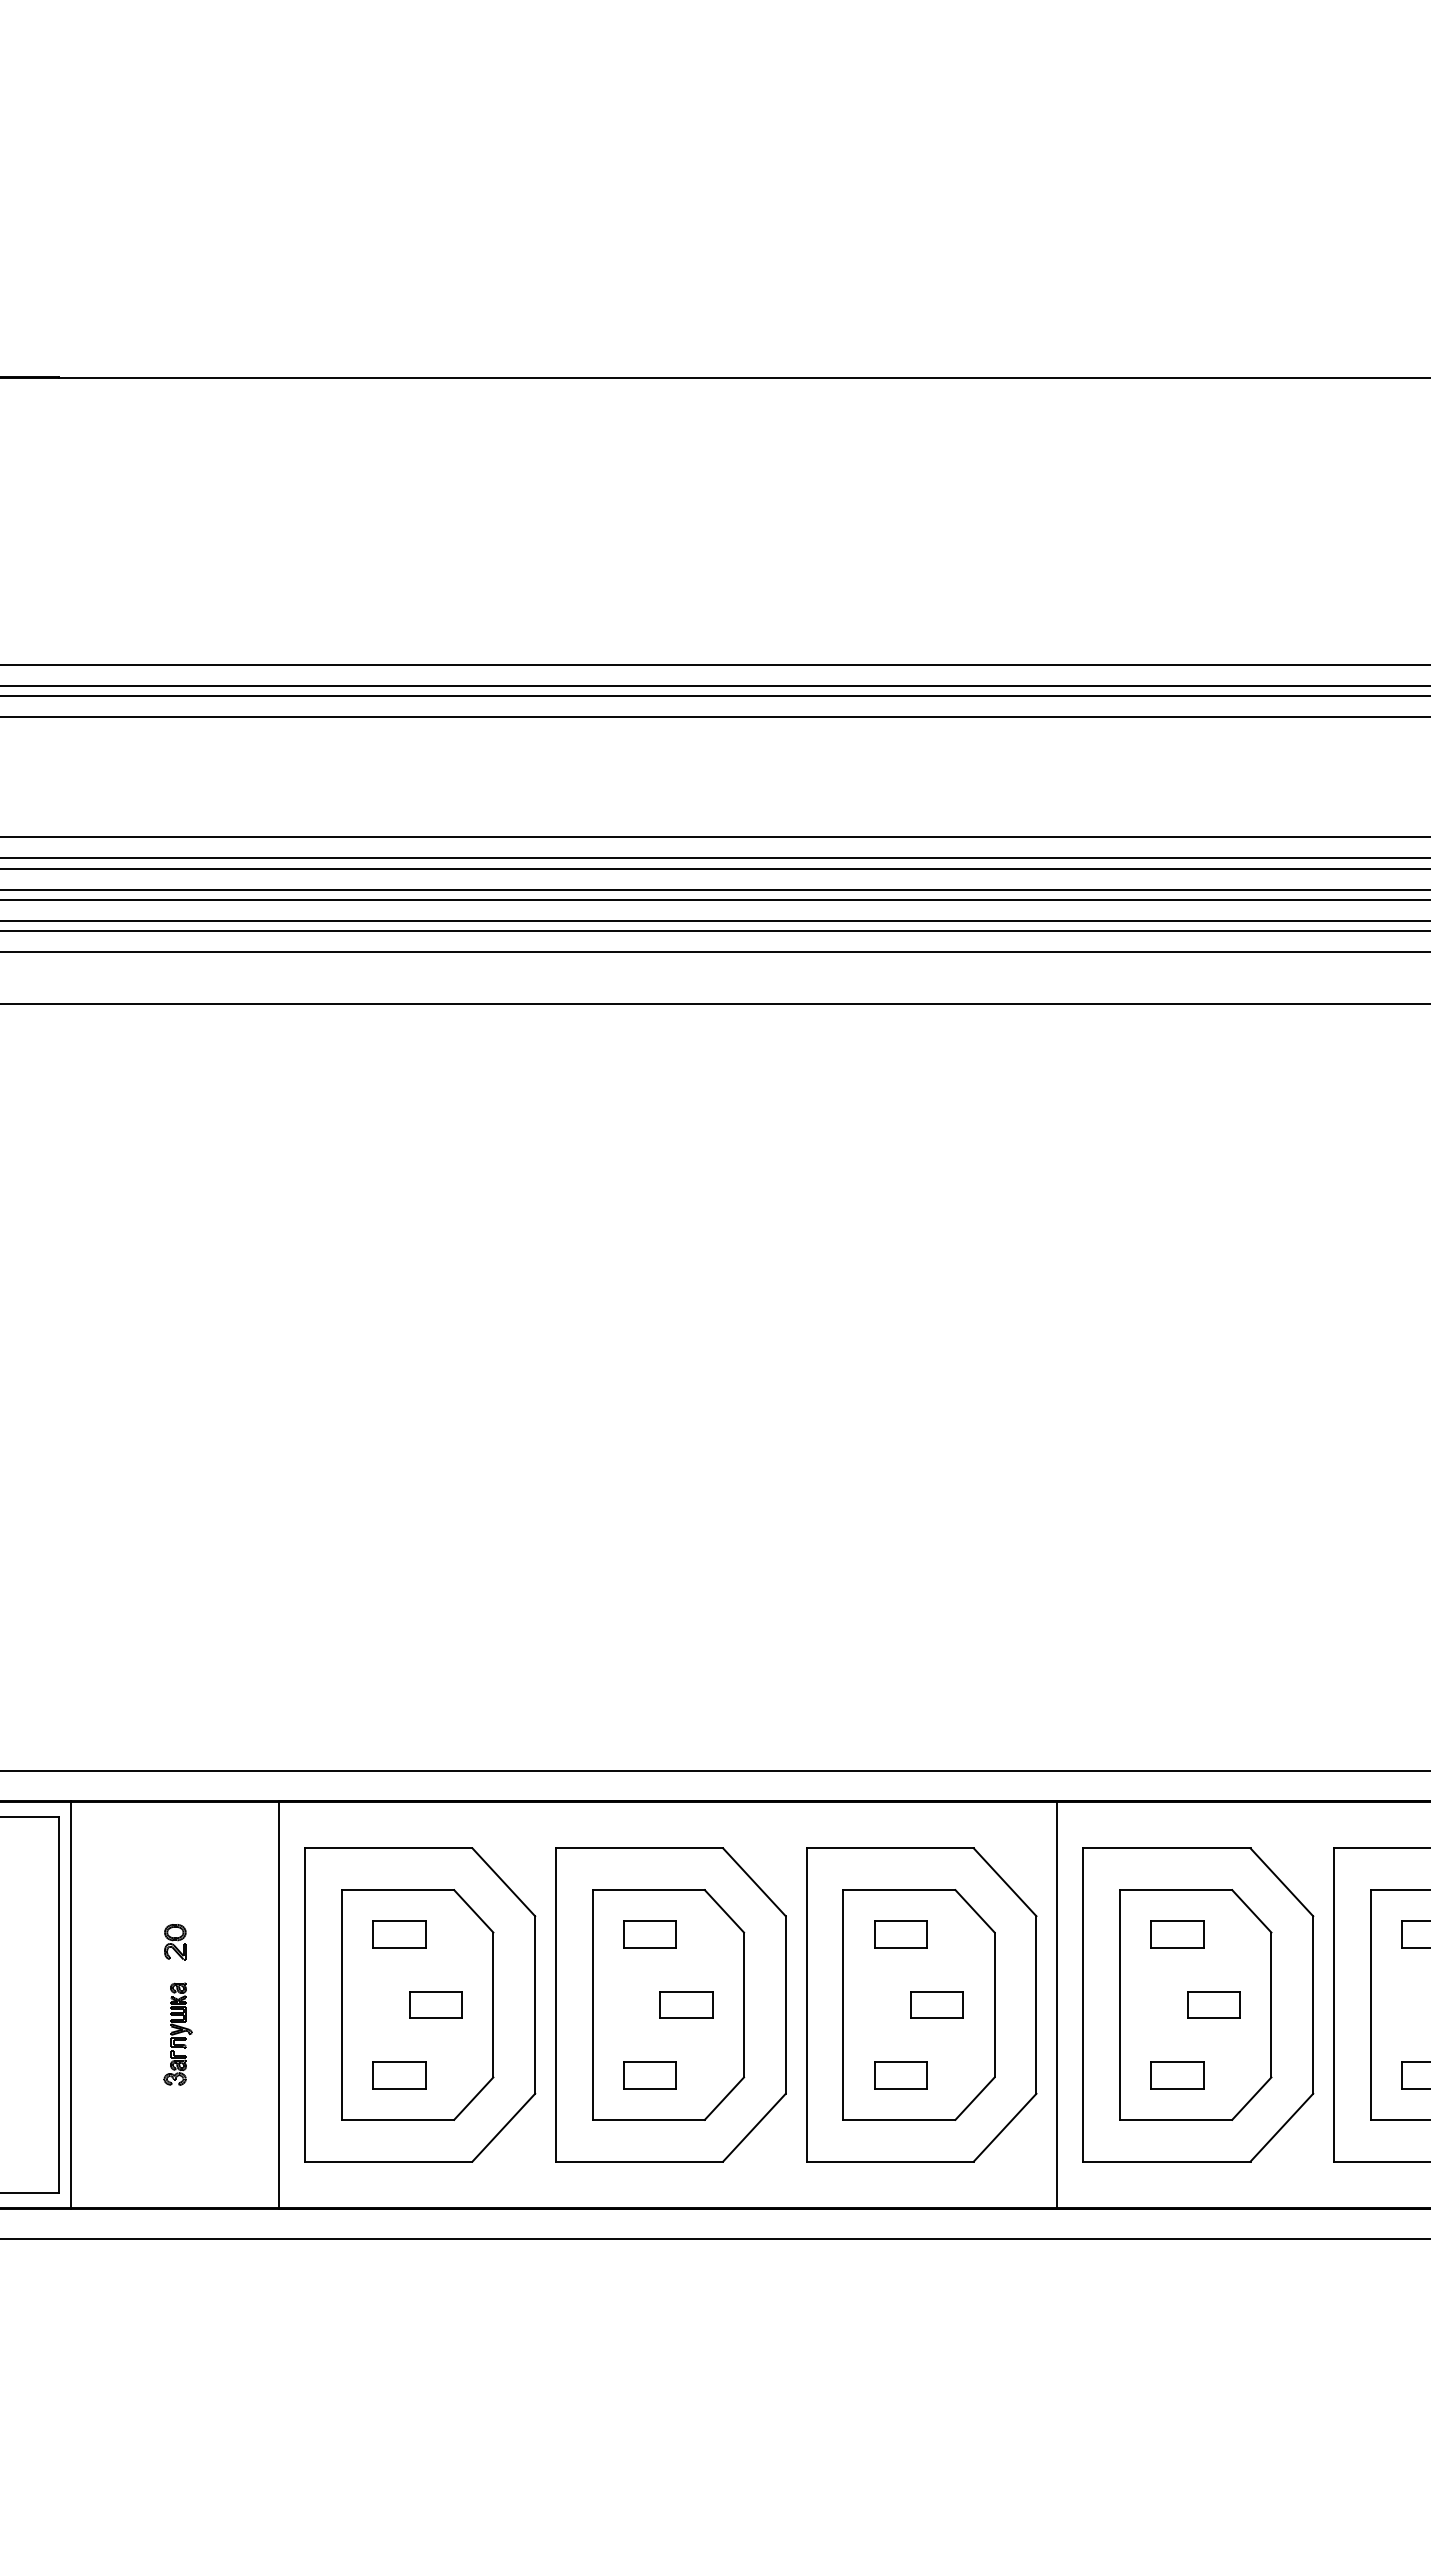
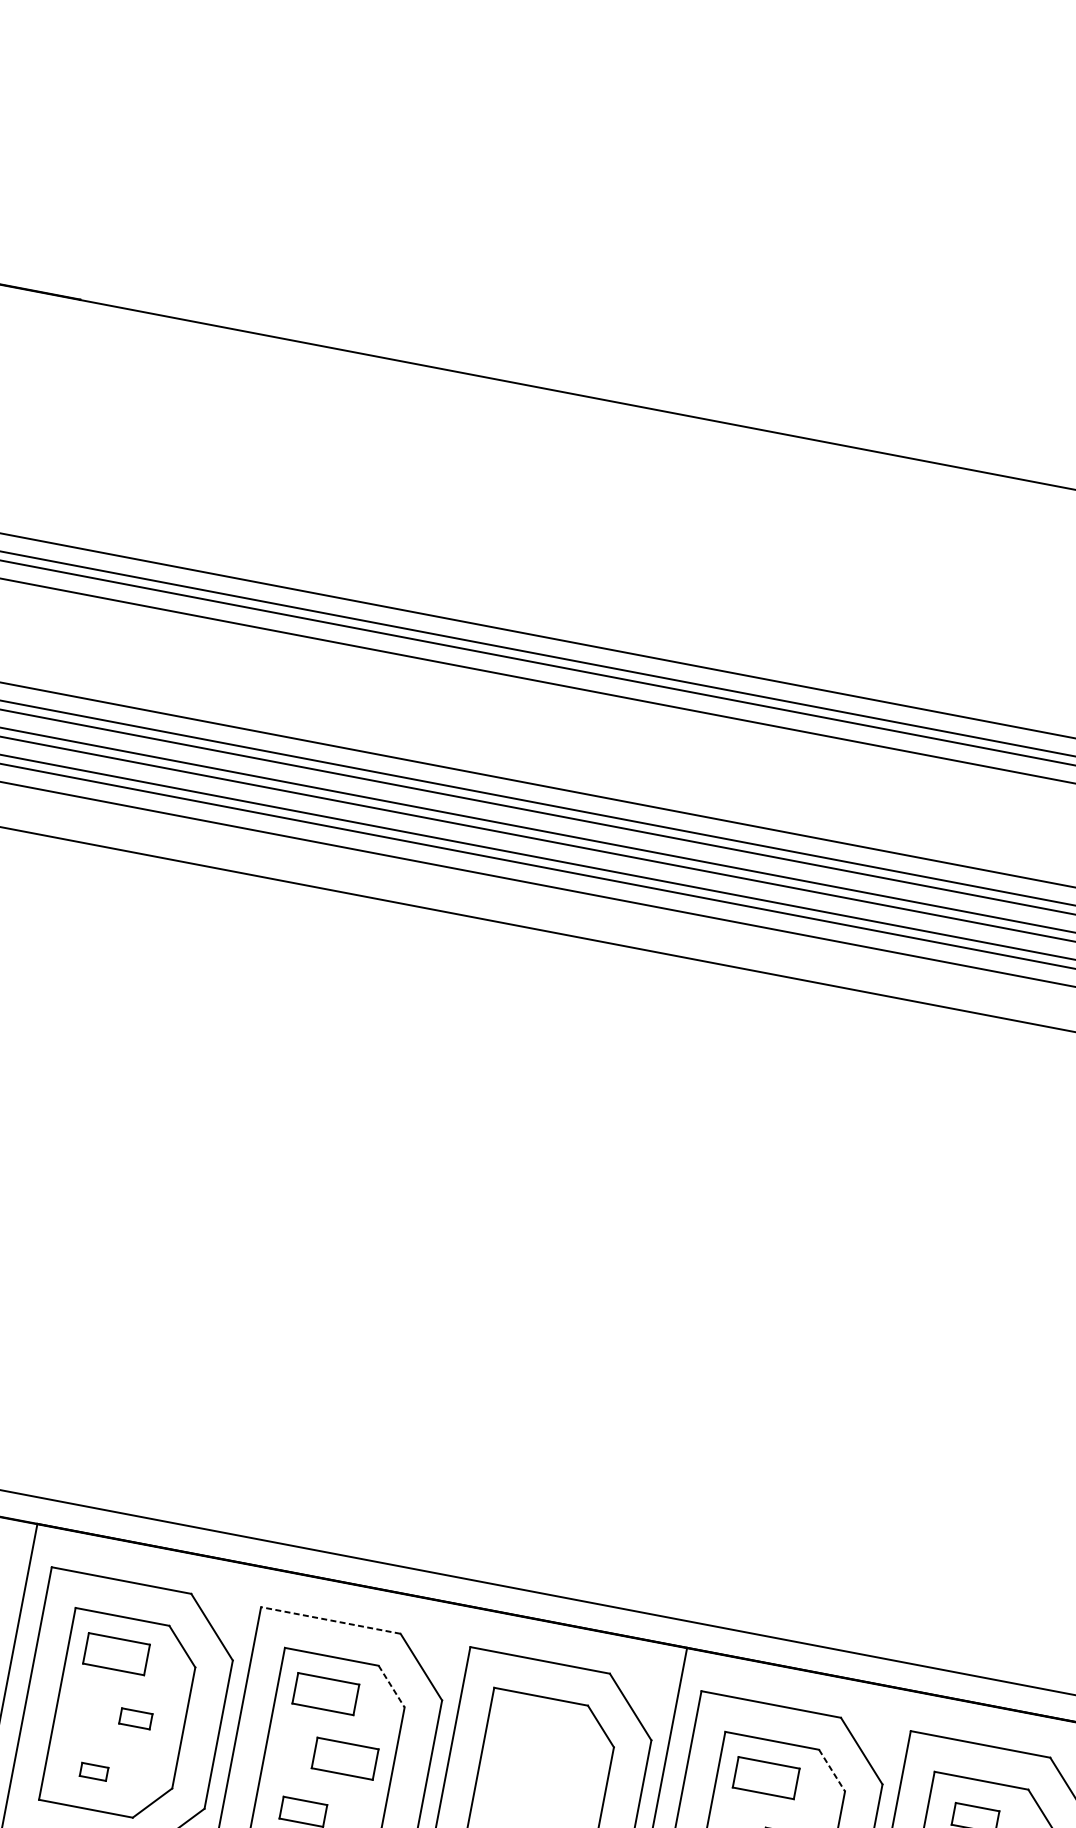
line: (639, 1848) -> (330, 1620), solid -> dashed
line: (724, 1911) -> (391, 1686), solid -> dashed
line: (1251, 1911) -> (831, 1770), solid -> dashed
part: (399, 1934) -> (116, 1654), size x1.4
part: (649, 1934) -> (325, 1694), size x1.4
part: (900, 1934) -> (535, 1733), removed
part: (1177, 1934) -> (766, 1778), size x1.4
part: (435, 2004) -> (135, 1718), size x0.7
part: (686, 2004) -> (345, 1758), size x1.4
part: (936, 2004) -> (553, 1798), removed
part: (399, 2075) -> (94, 1771), size x0.6

